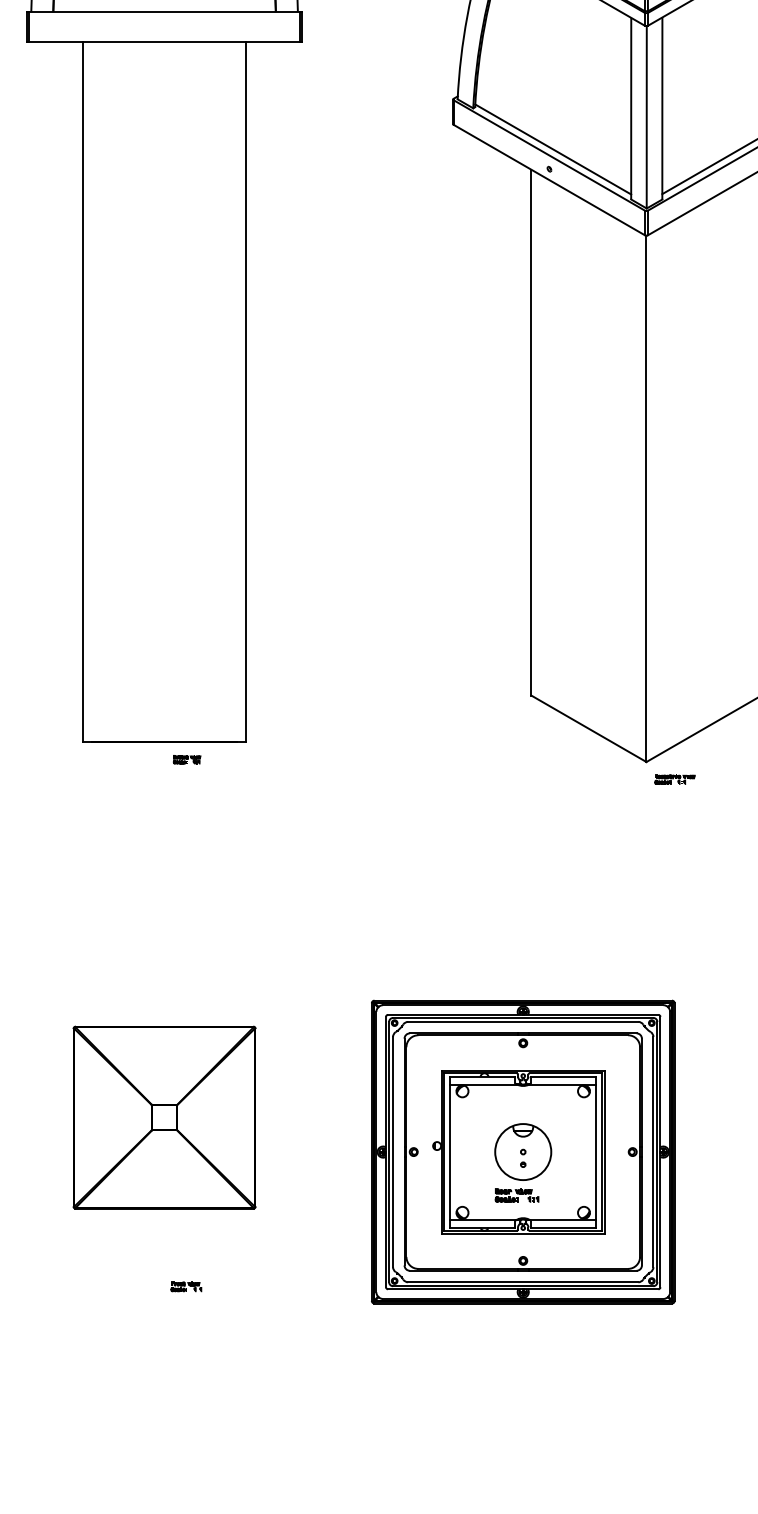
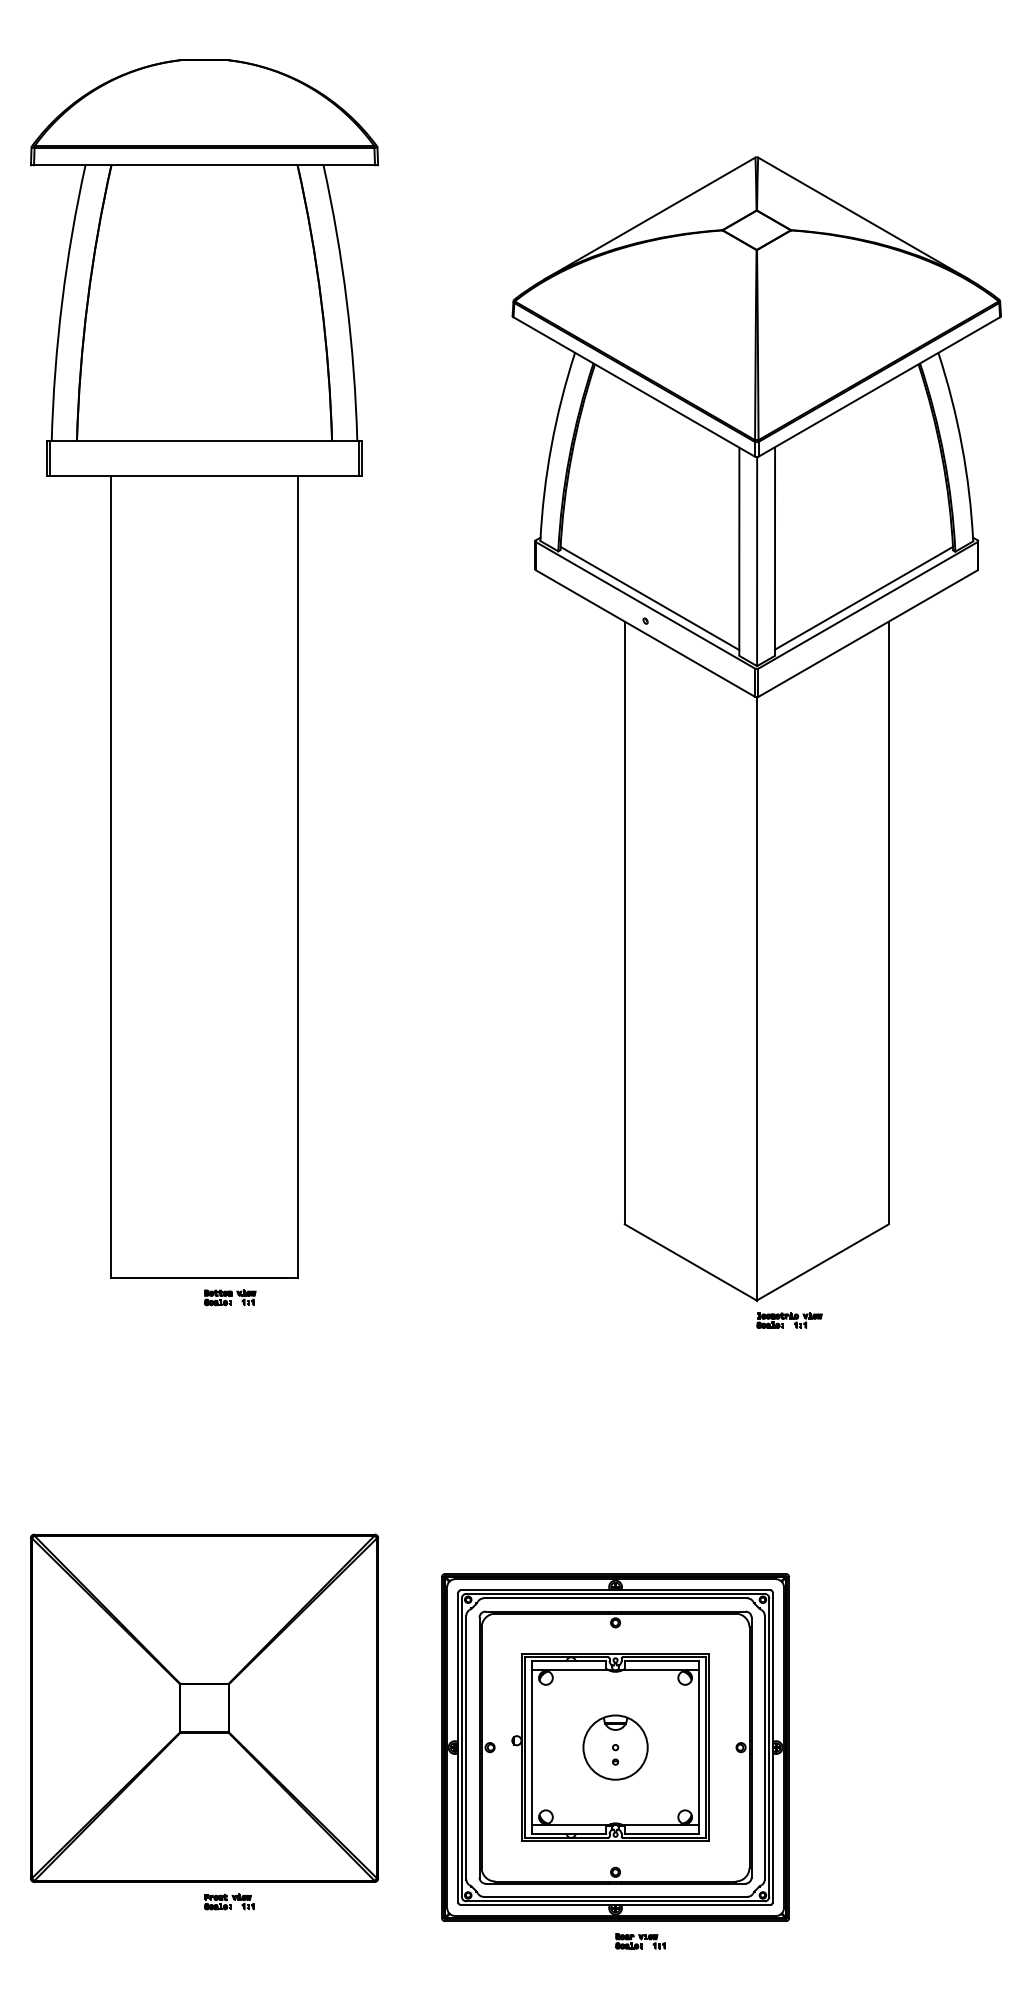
part: (187, 759) -> (230, 1297), size x1.67
part: (674, 779) -> (789, 1320), size x1.43
part: (164, 1117) -> (204, 1707), size x1.67
part: (517, 1195) -> (640, 1941), moved
part: (186, 1286) -> (229, 1901), size x1.43

